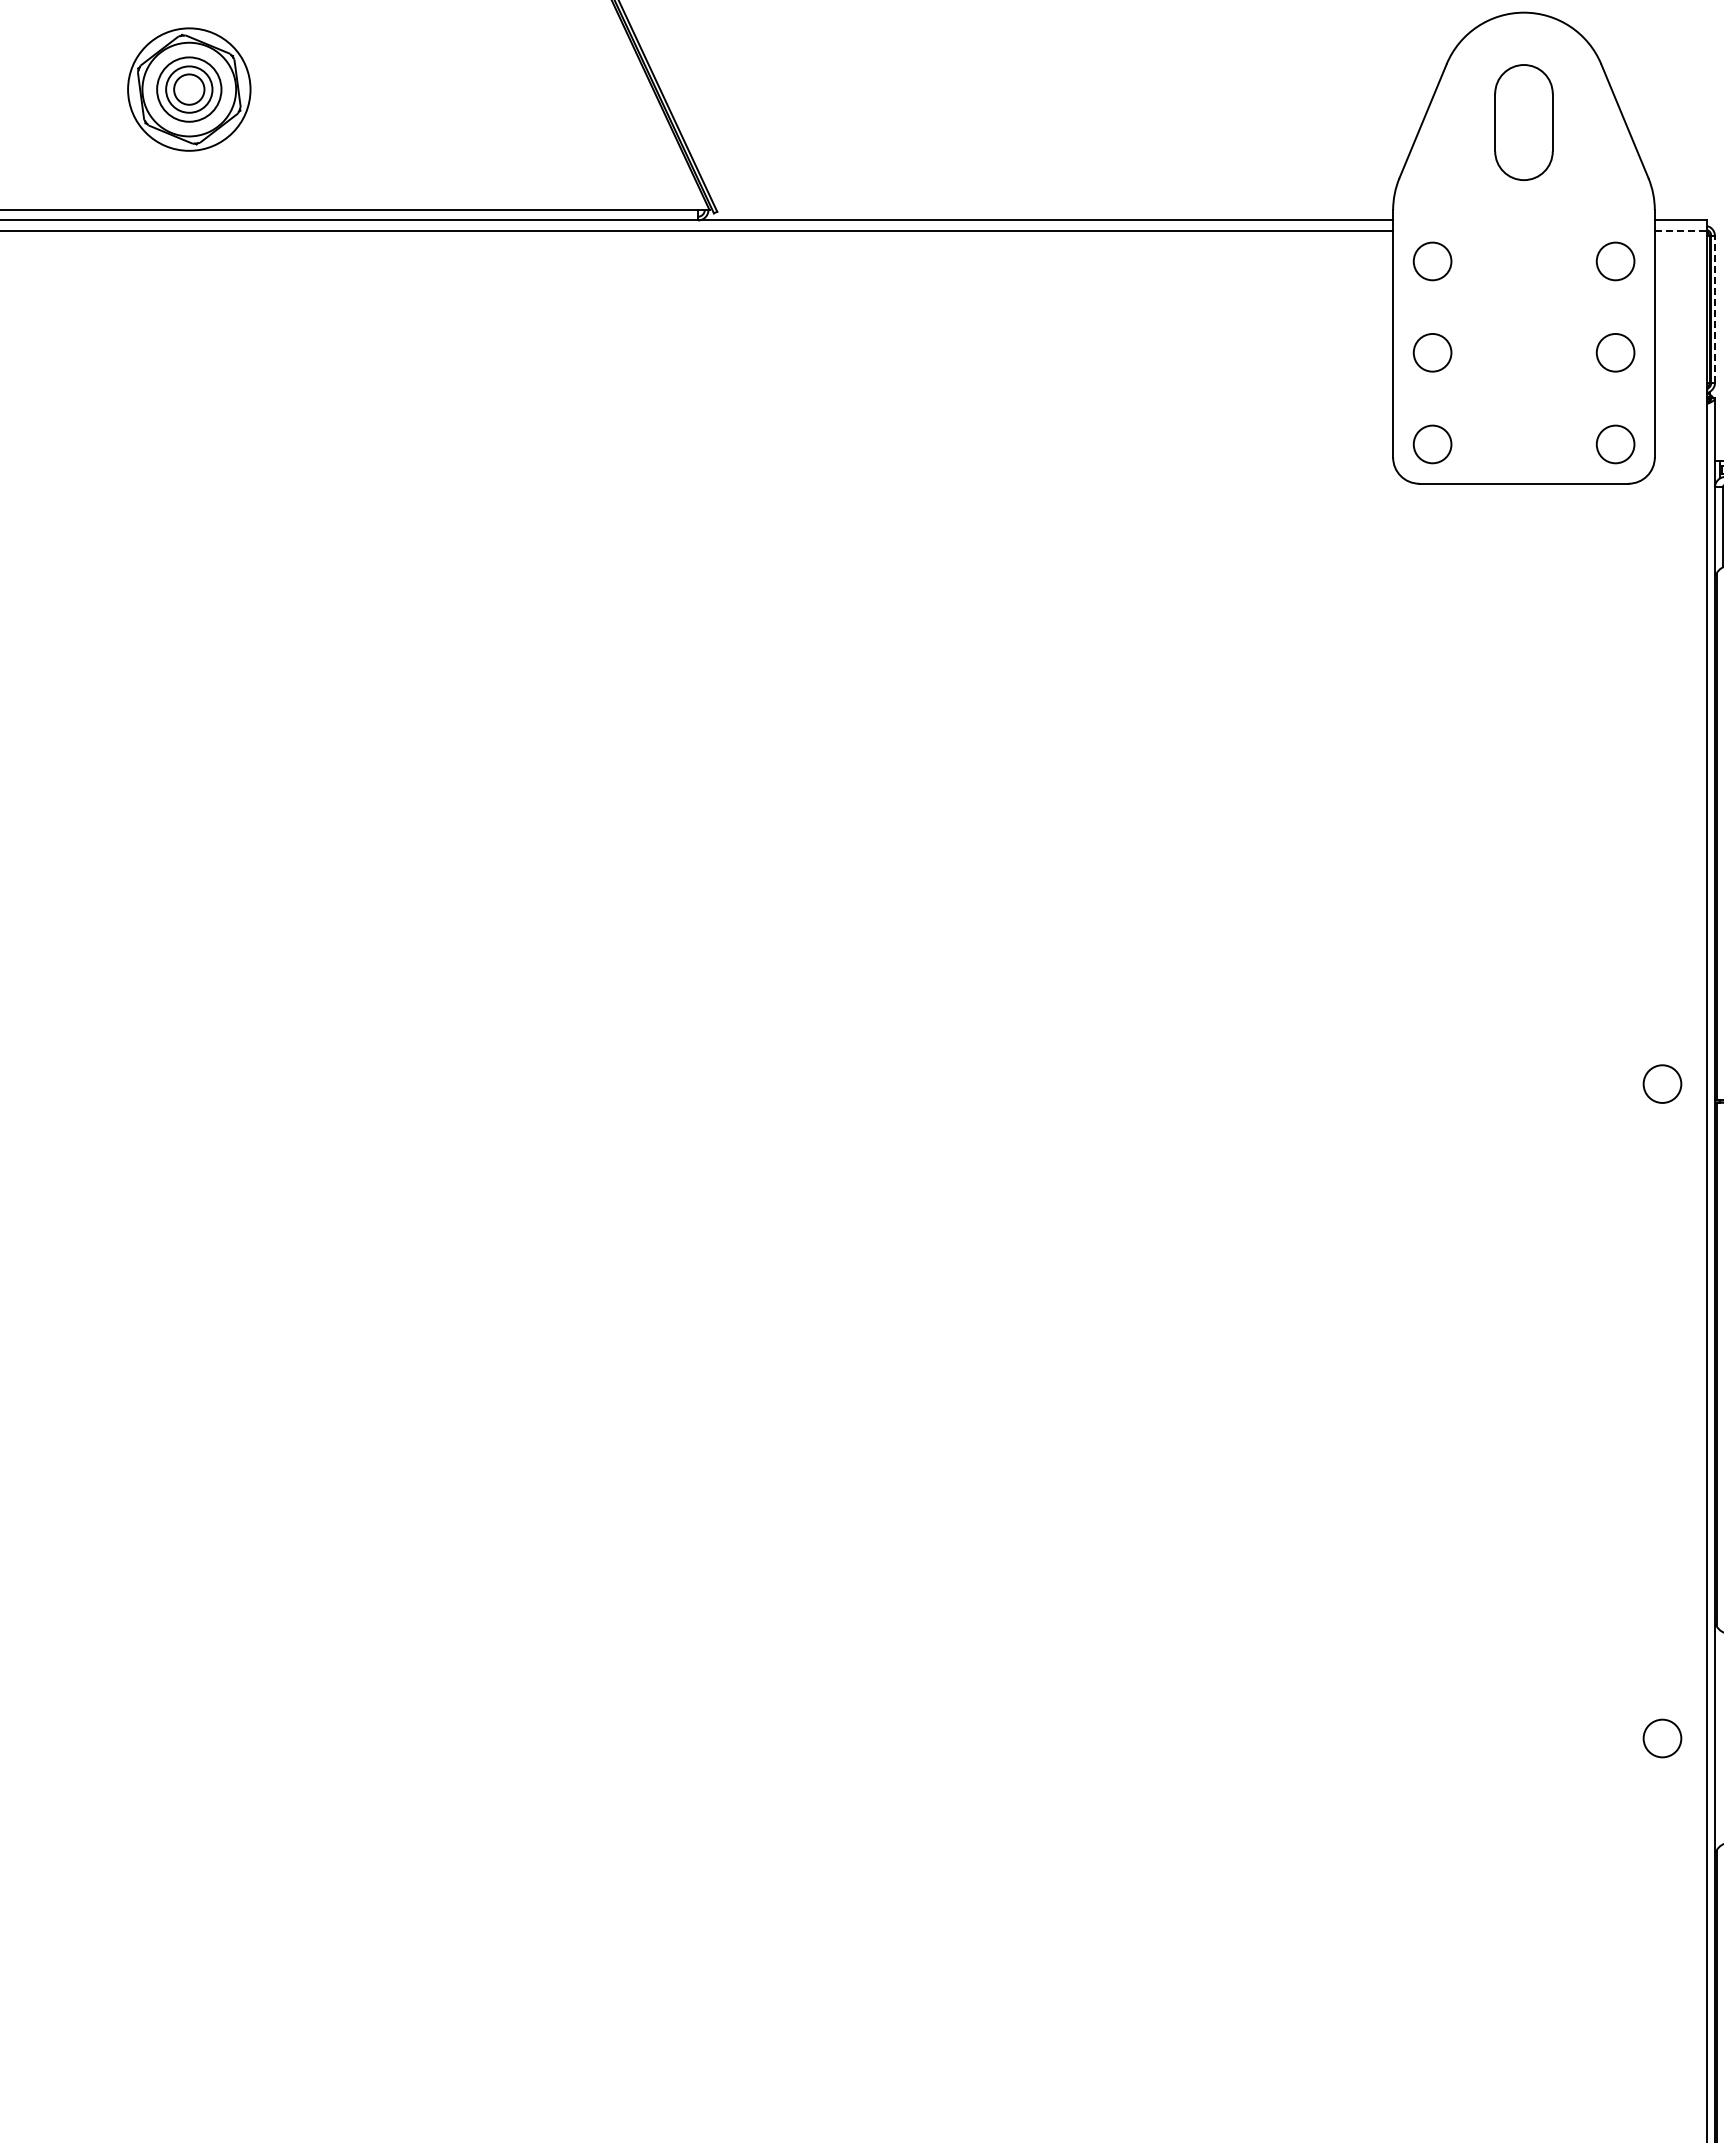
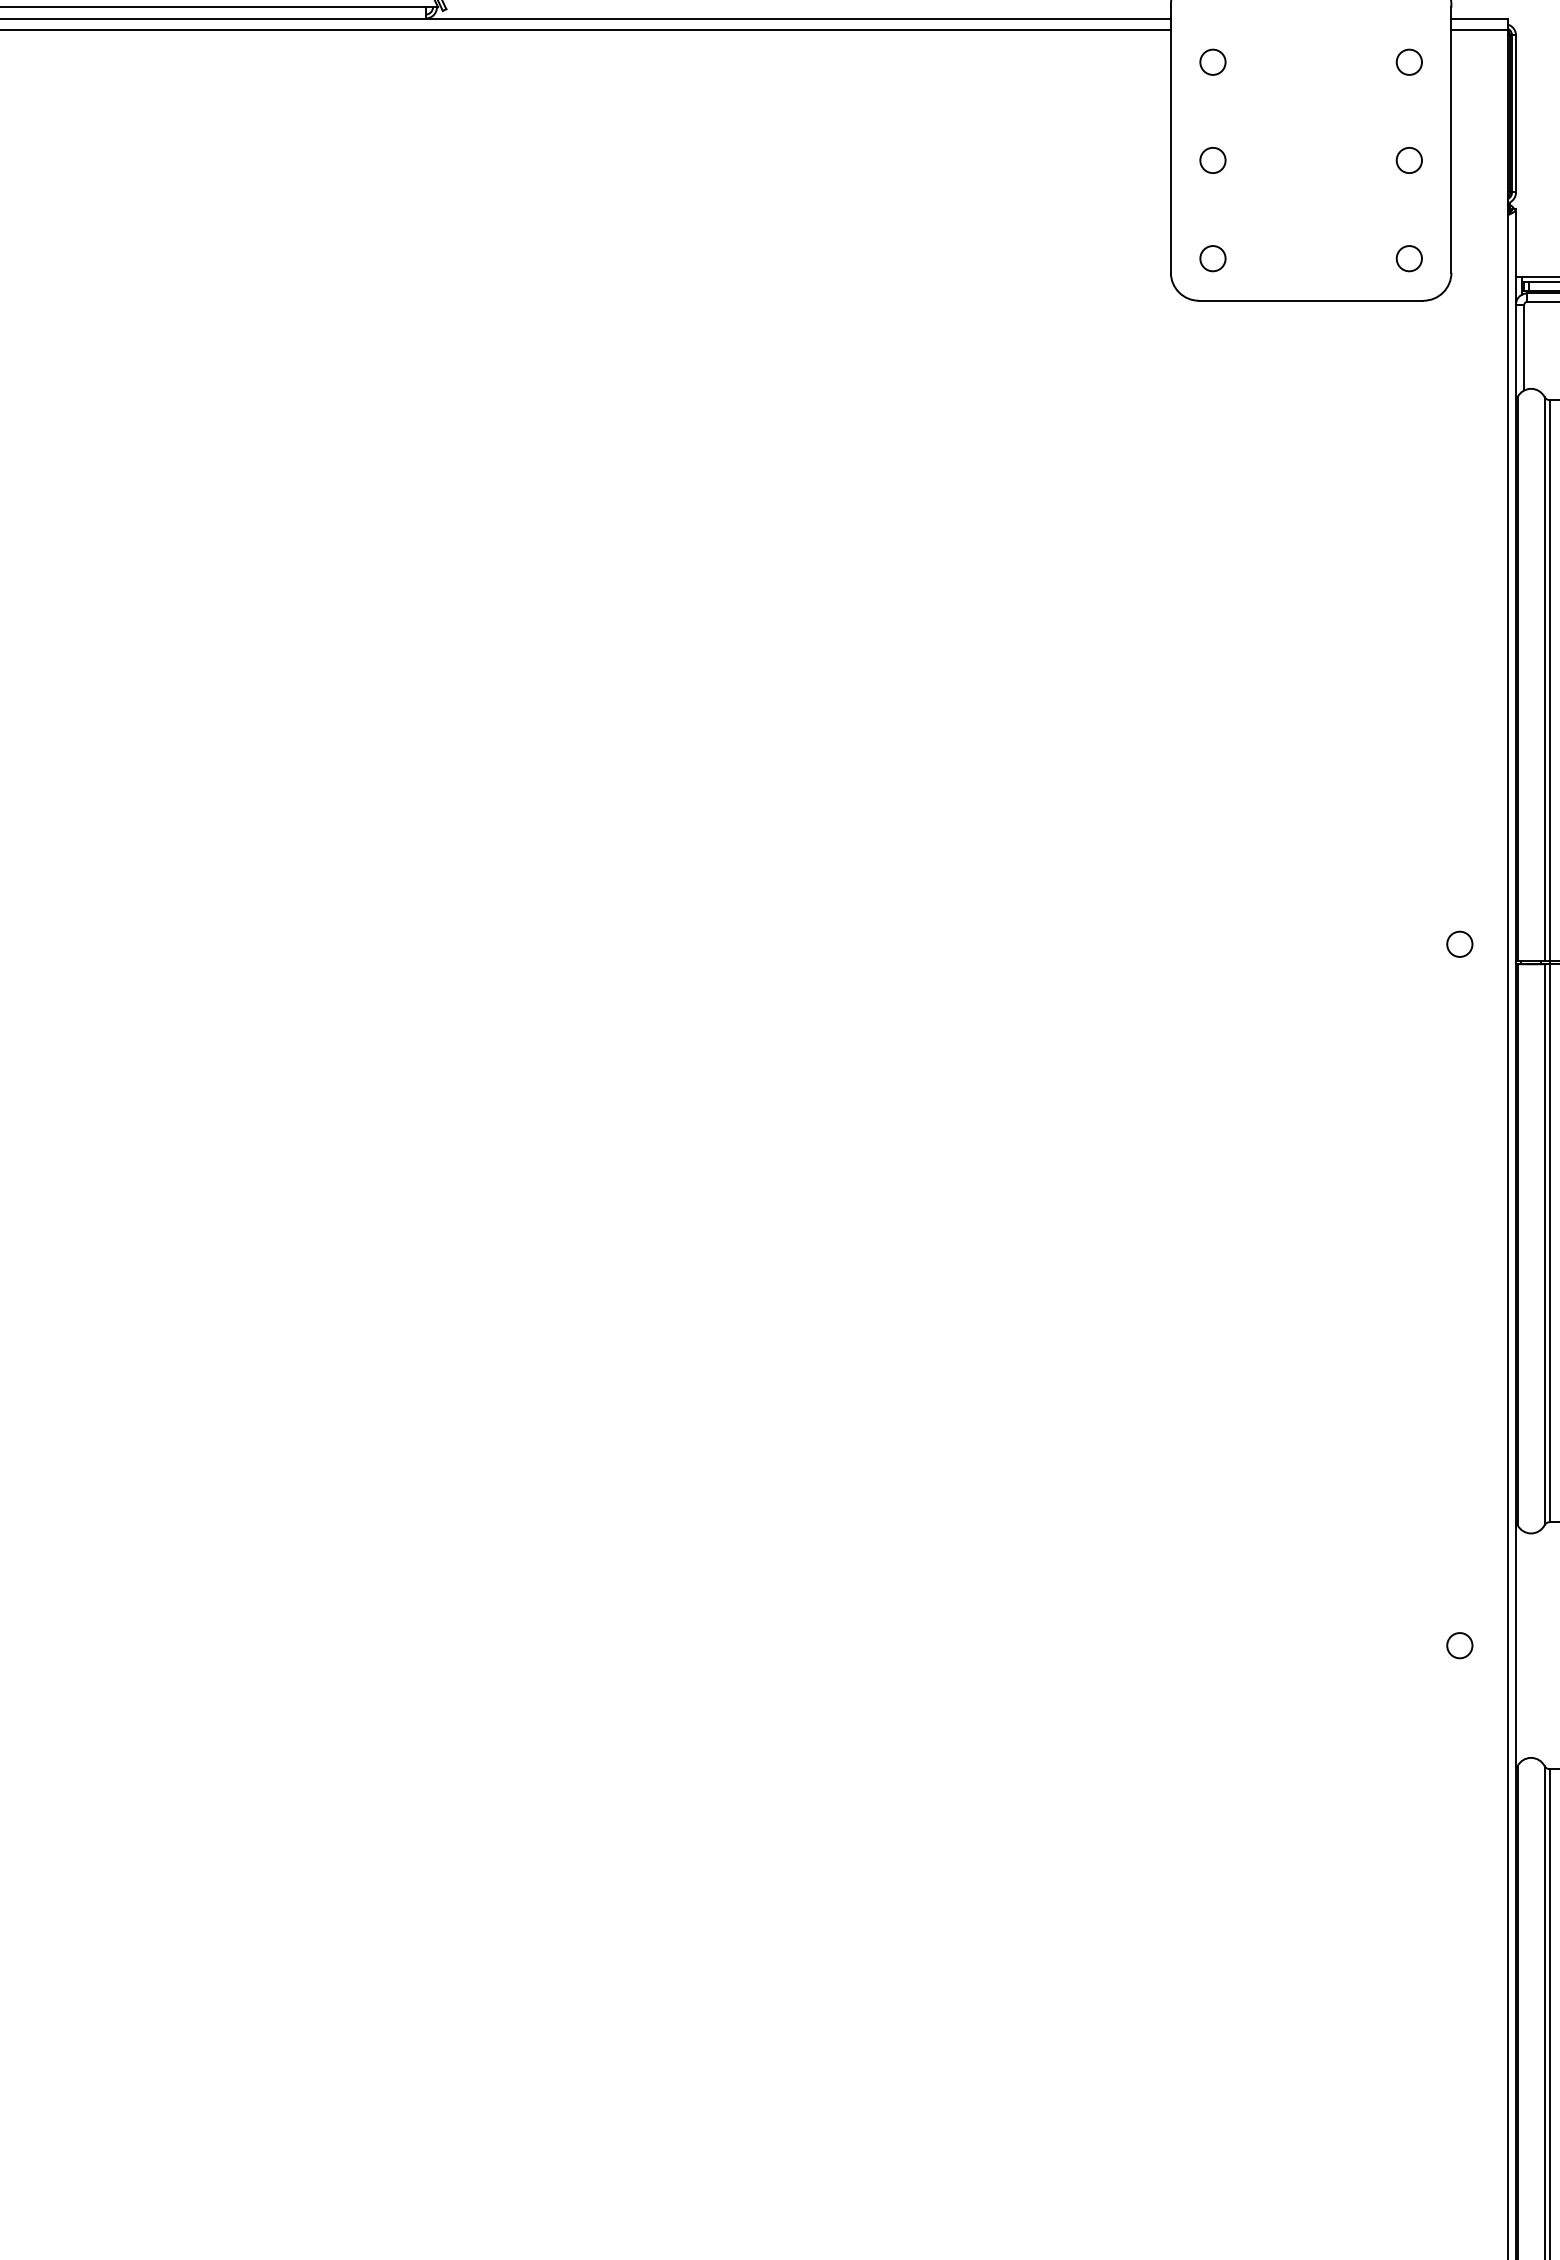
line: (1681, 230) -> (1480, 29), dashed -> solid
circle: (1431, 260) -> (1212, 61), size x0.62
circle: (1615, 260) -> (1409, 61), size x0.62
line: (1715, 308) -> (1516, 112), dashed -> solid
circle: (1431, 352) -> (1212, 160), size x0.62
circle: (1615, 352) -> (1409, 160), size x0.62
circle: (1431, 444) -> (1212, 258), size x0.62
circle: (1615, 444) -> (1409, 258), size x0.62
circle: (1662, 1083) -> (1459, 943), size x0.62
circle: (1662, 1737) -> (1459, 1644), size x0.62

